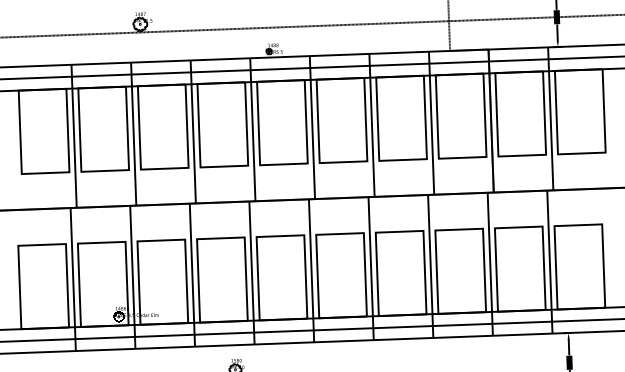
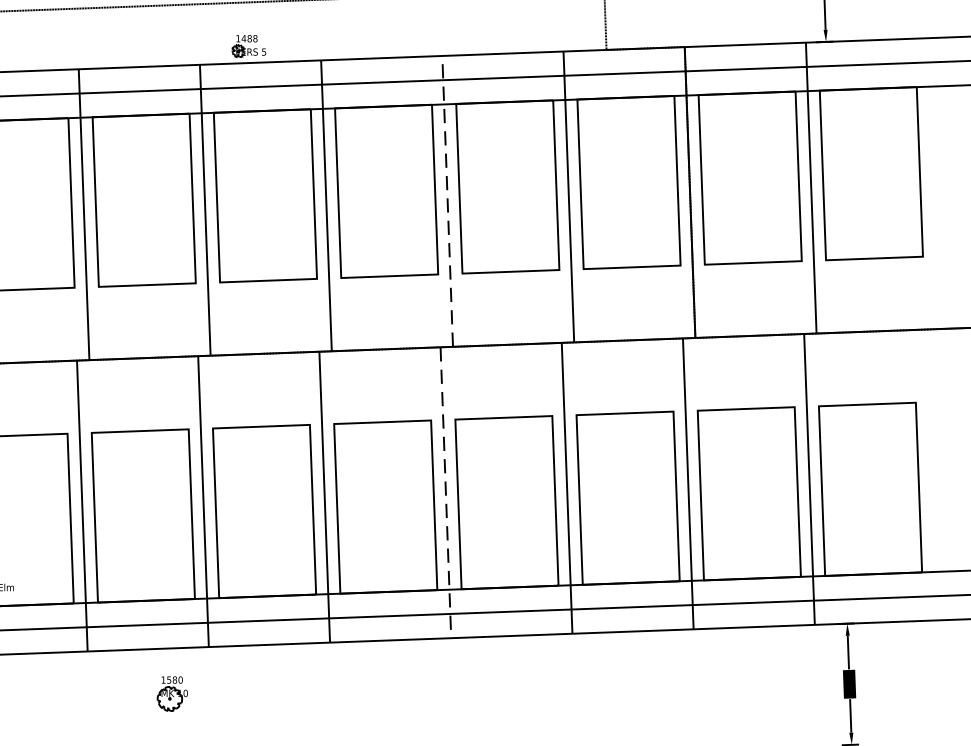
line: (372, 125) -> (448, 201), solid -> dashed
line: (371, 268) -> (446, 492), solid -> dashed

